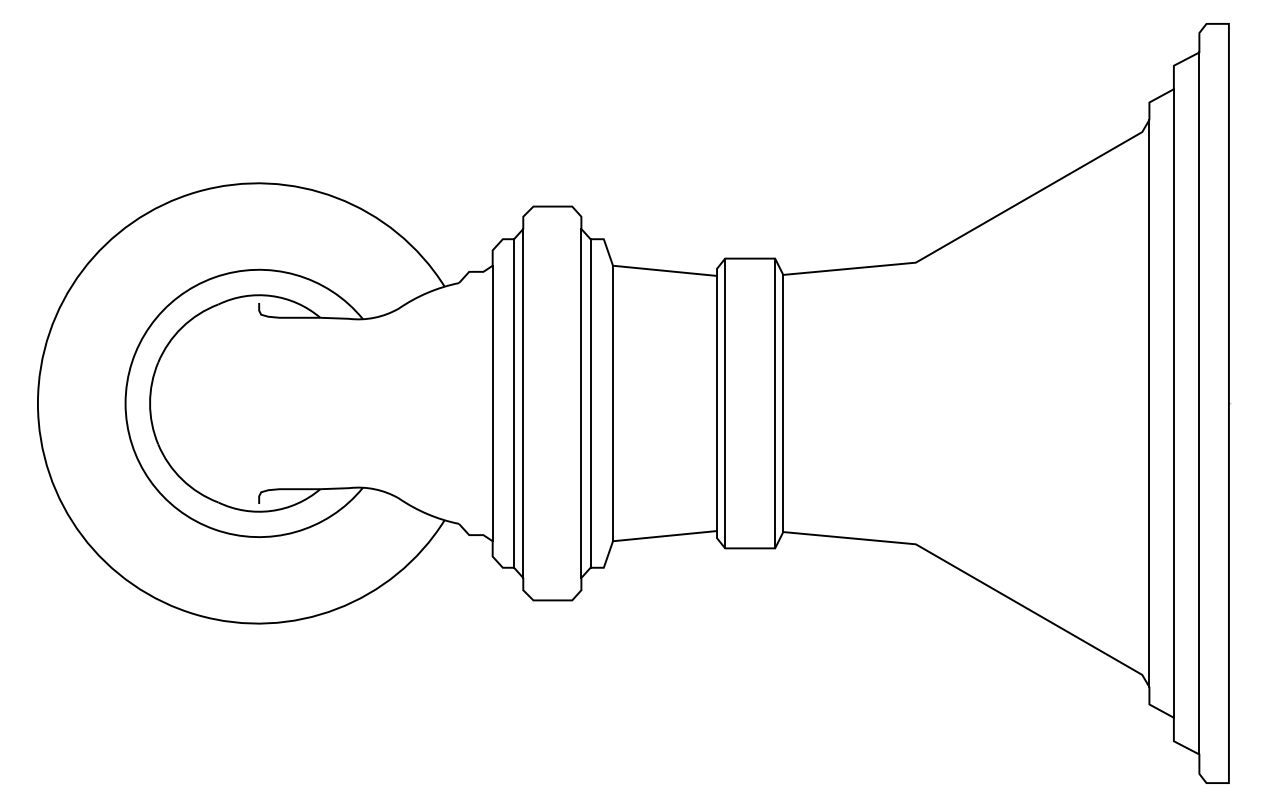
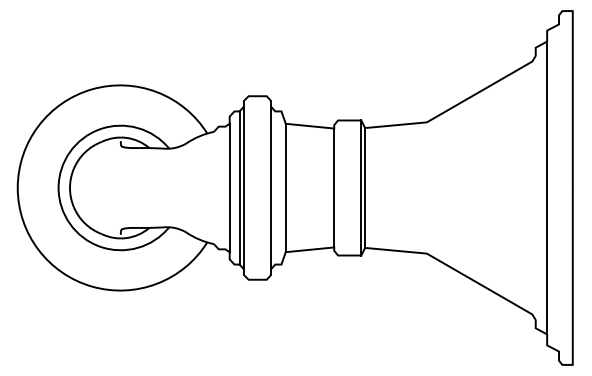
line: (591, 402) -> (275, 187), removed
line: (726, 402) -> (338, 187), removed
line: (1148, 402) -> (535, 187), removed
line: (1200, 402) -> (559, 187), removed

